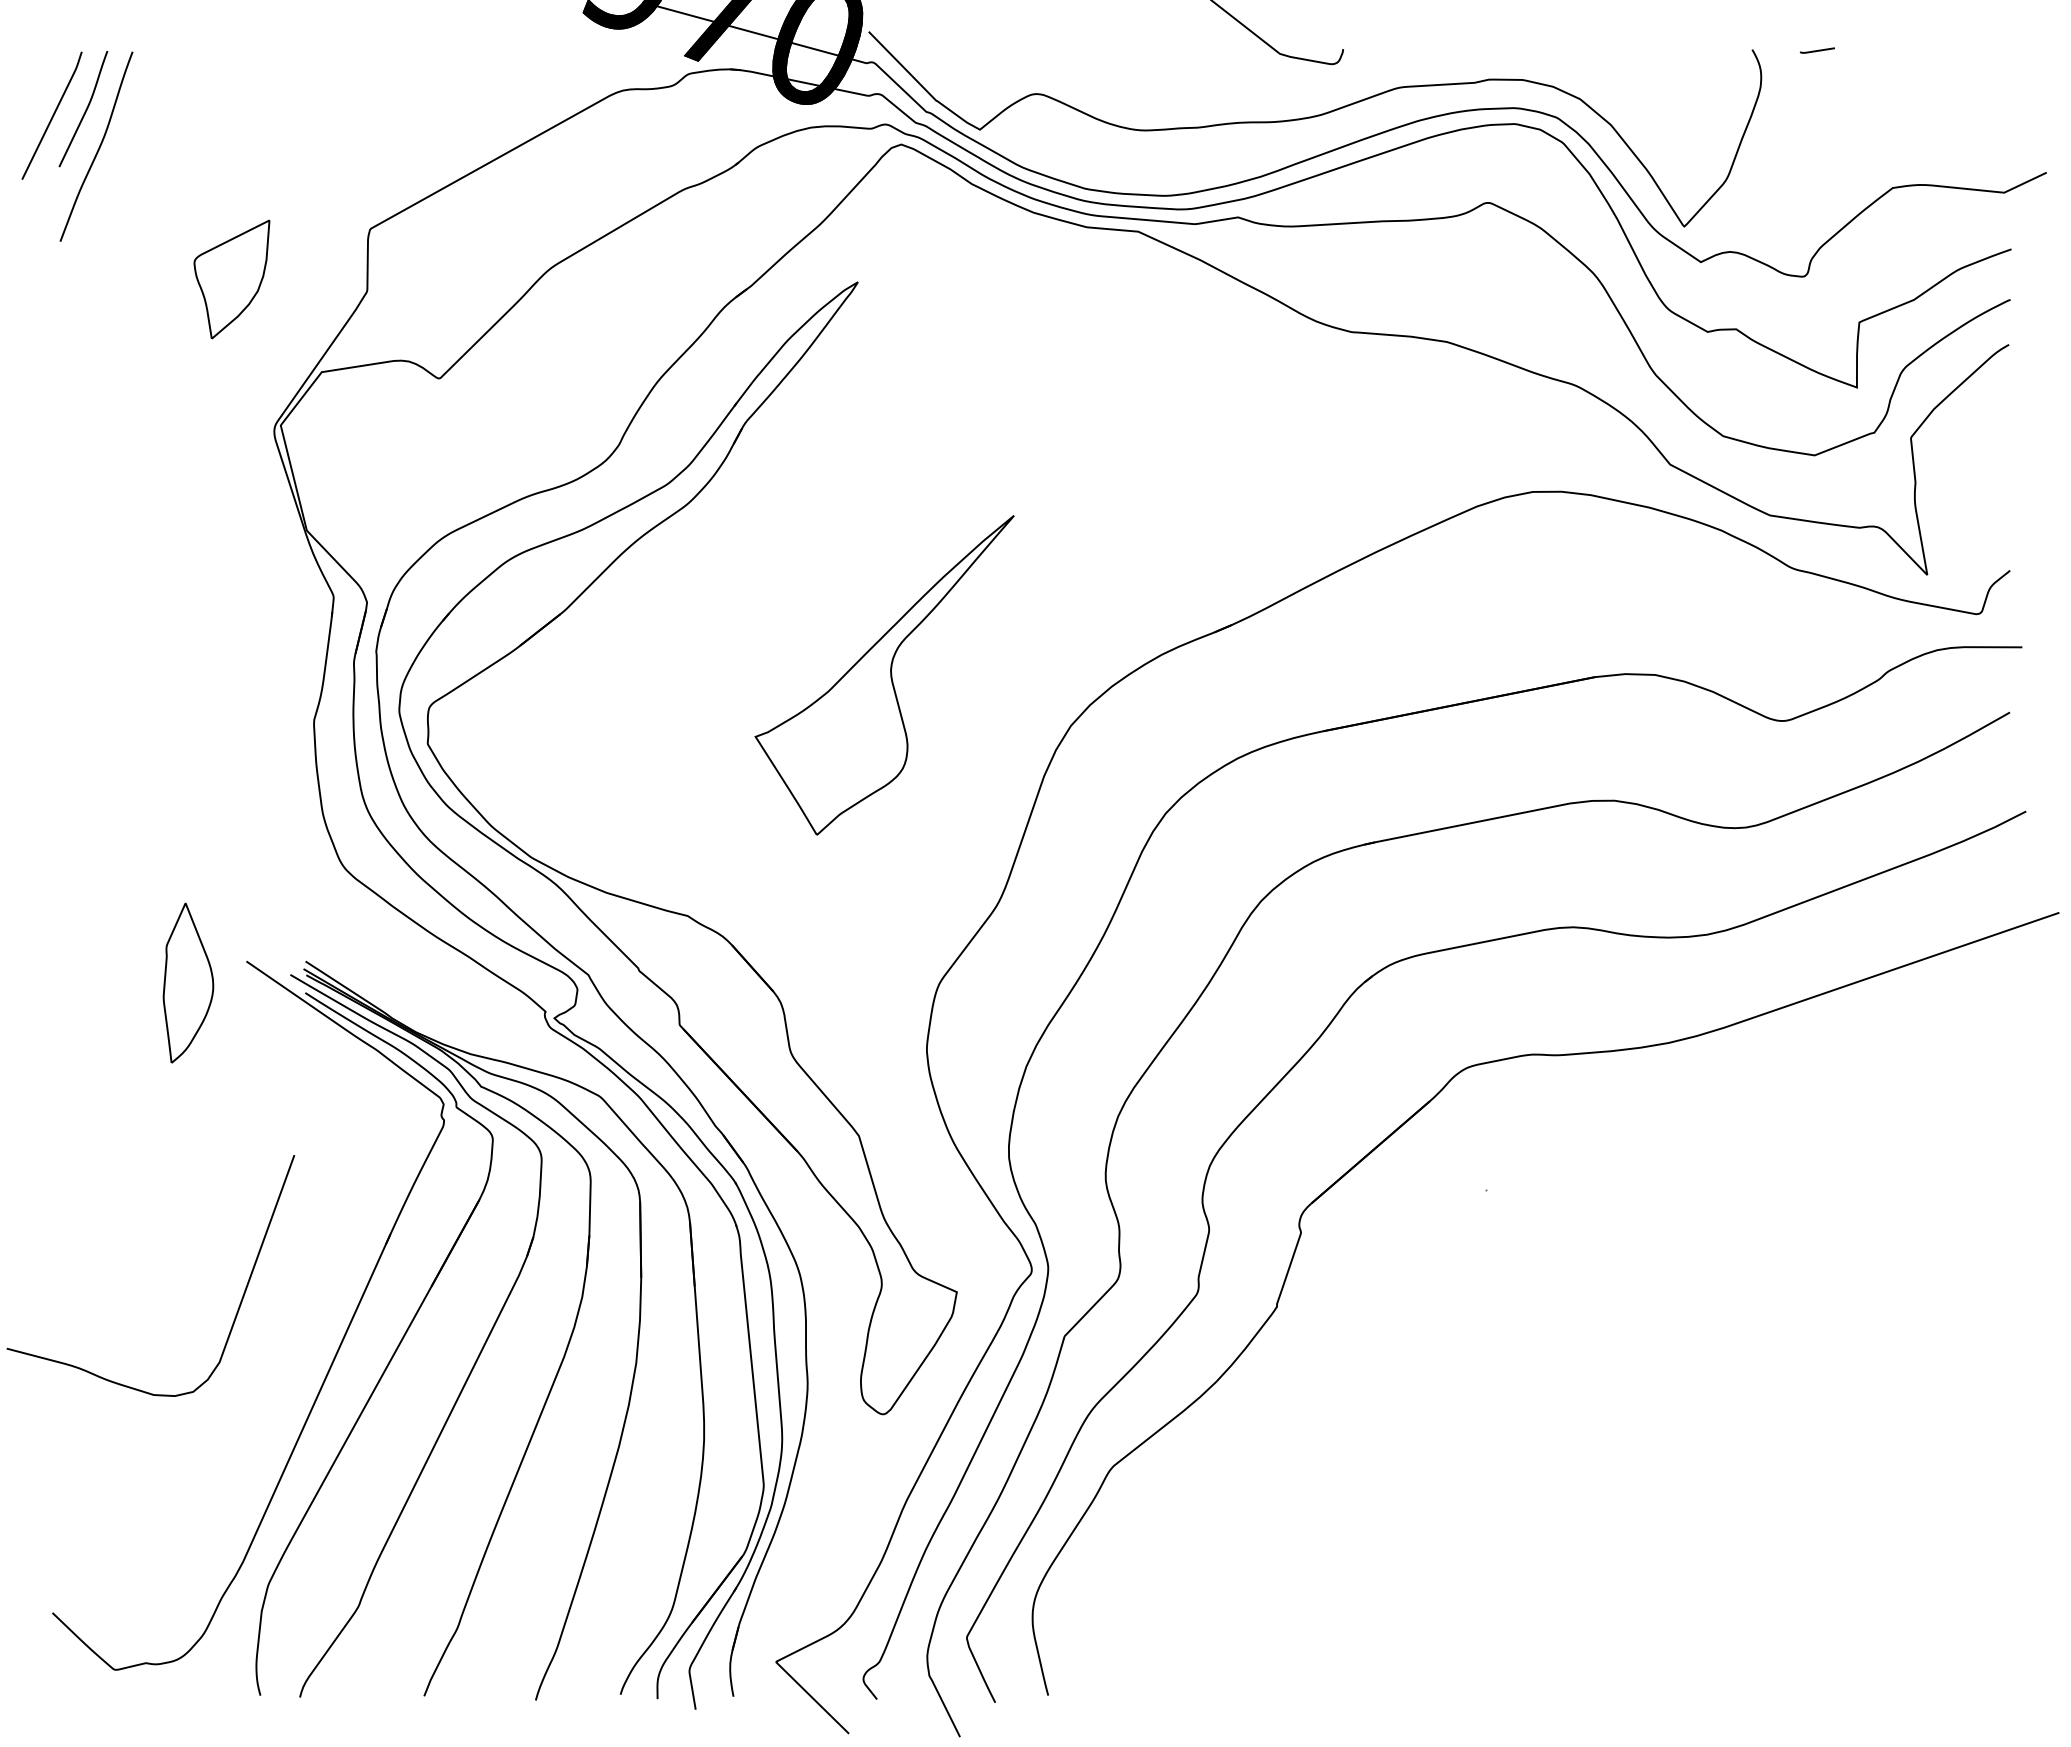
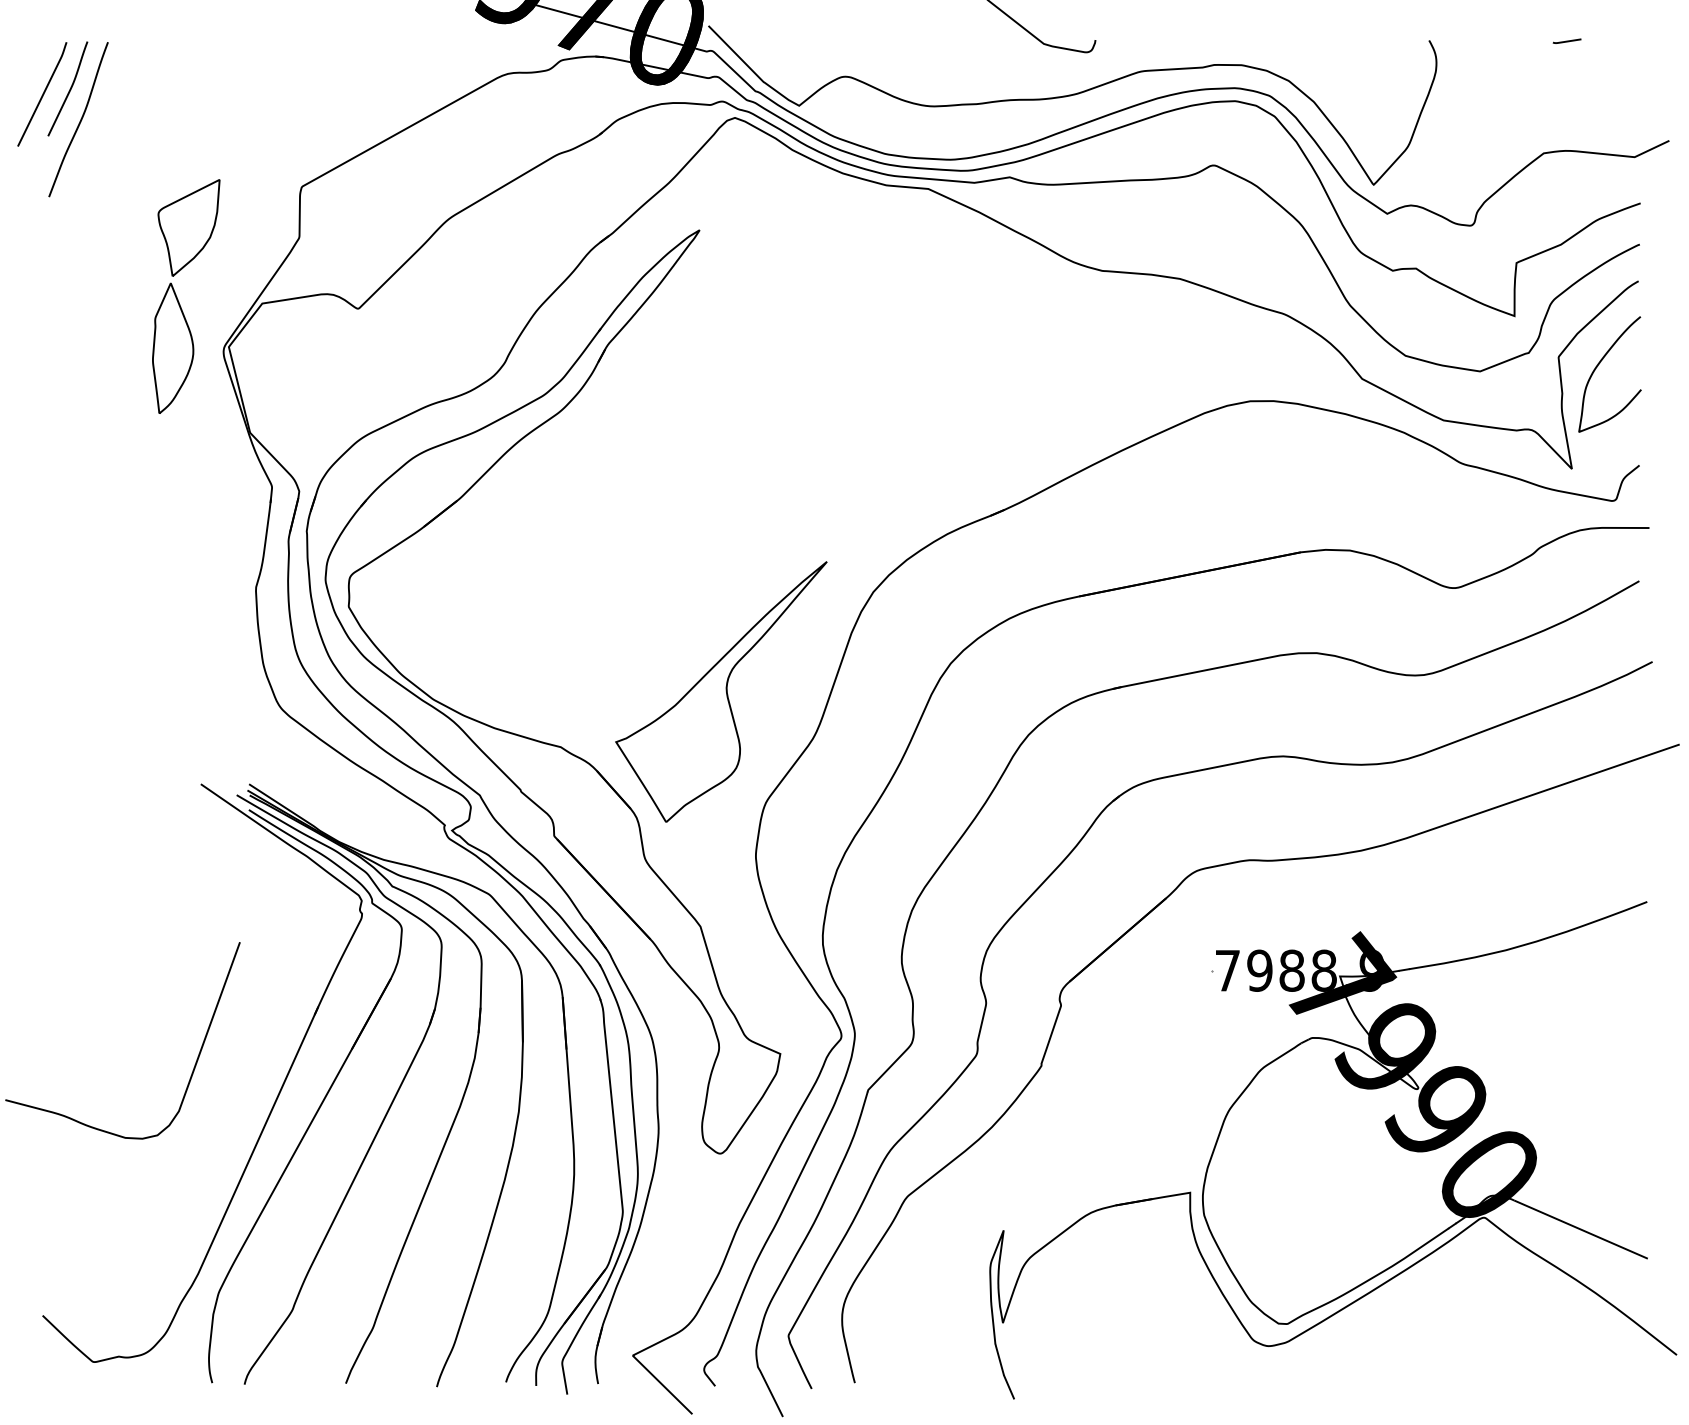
line: (1816, 50) -> (1566, 41), moved
curve: (1958, 450) -> (1597, 367), added
part: (884, 675) -> (721, 692), moved
part: (188, 982) -> (173, 347), moved
part: (1699, 1381) -> (1386, 1126), added

